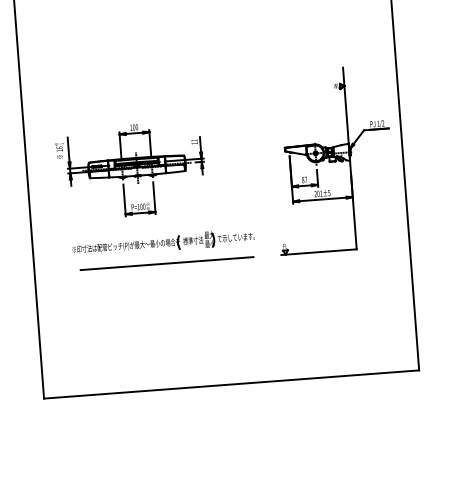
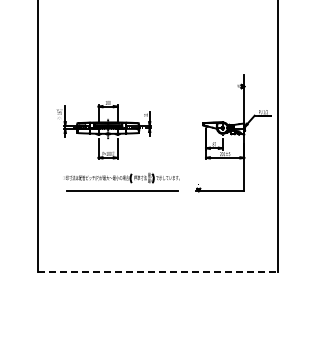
line: (232, 384) -> (158, 271), solid -> dashed

